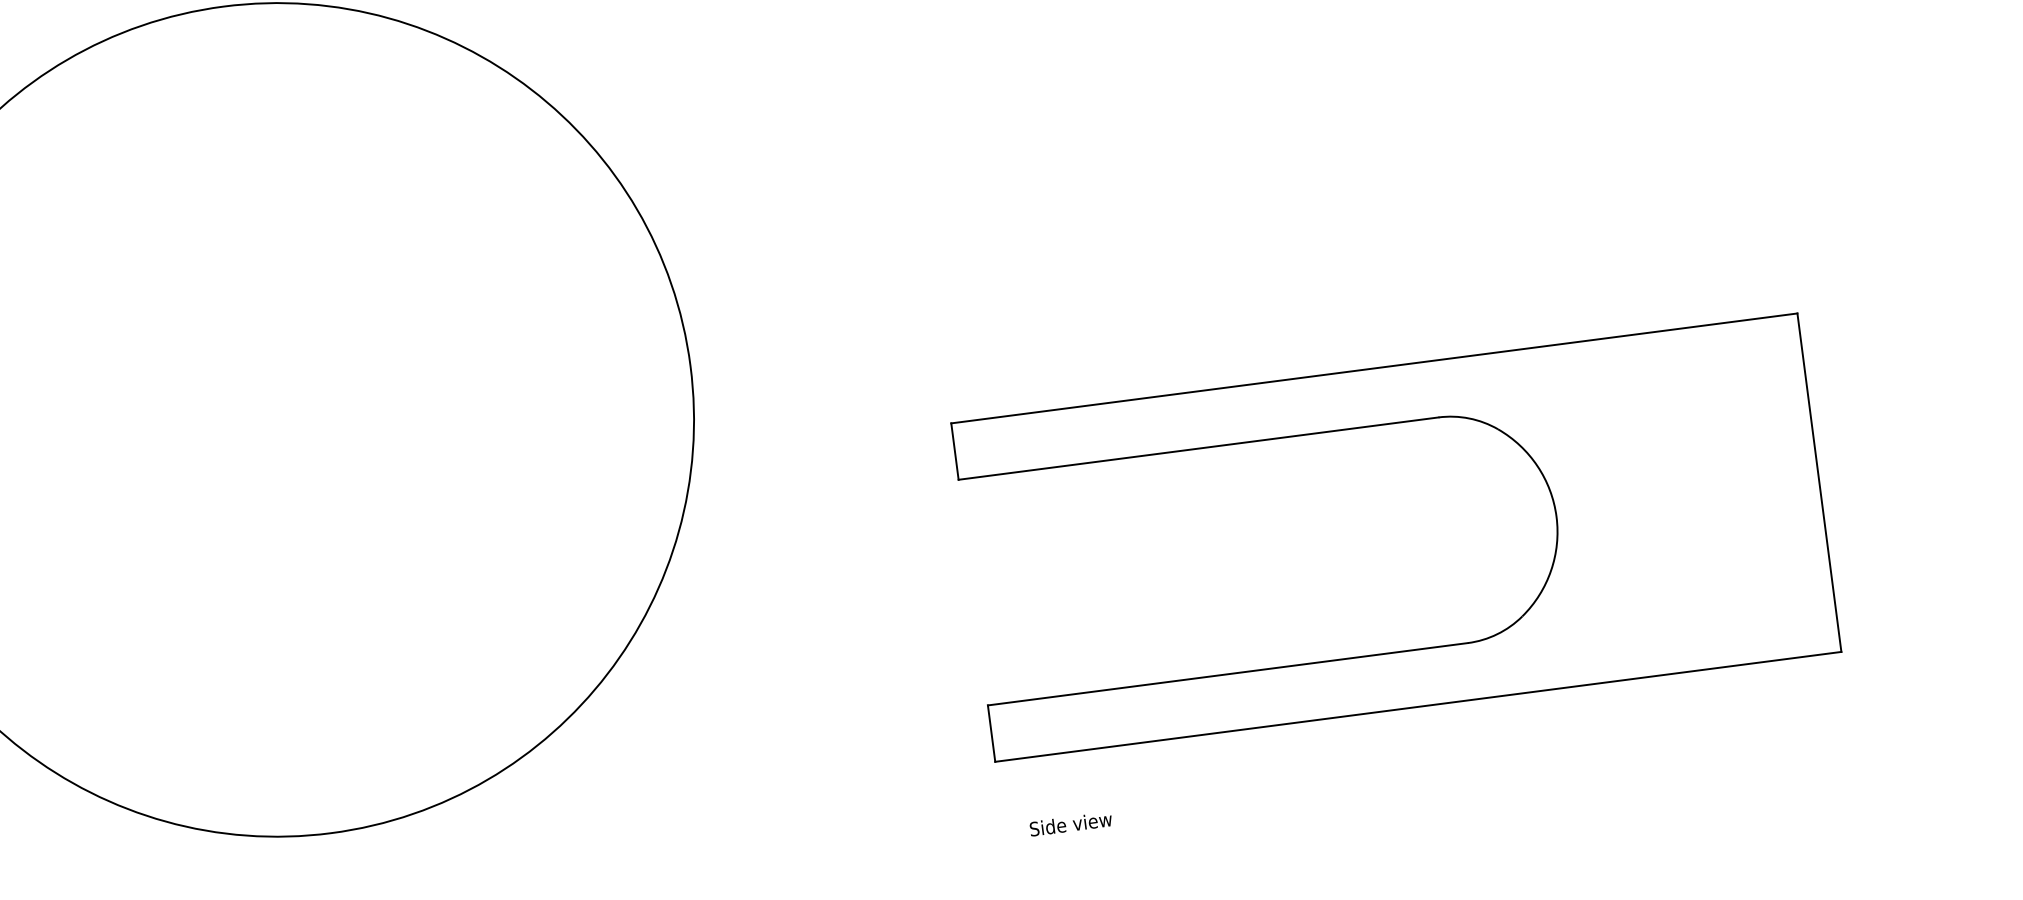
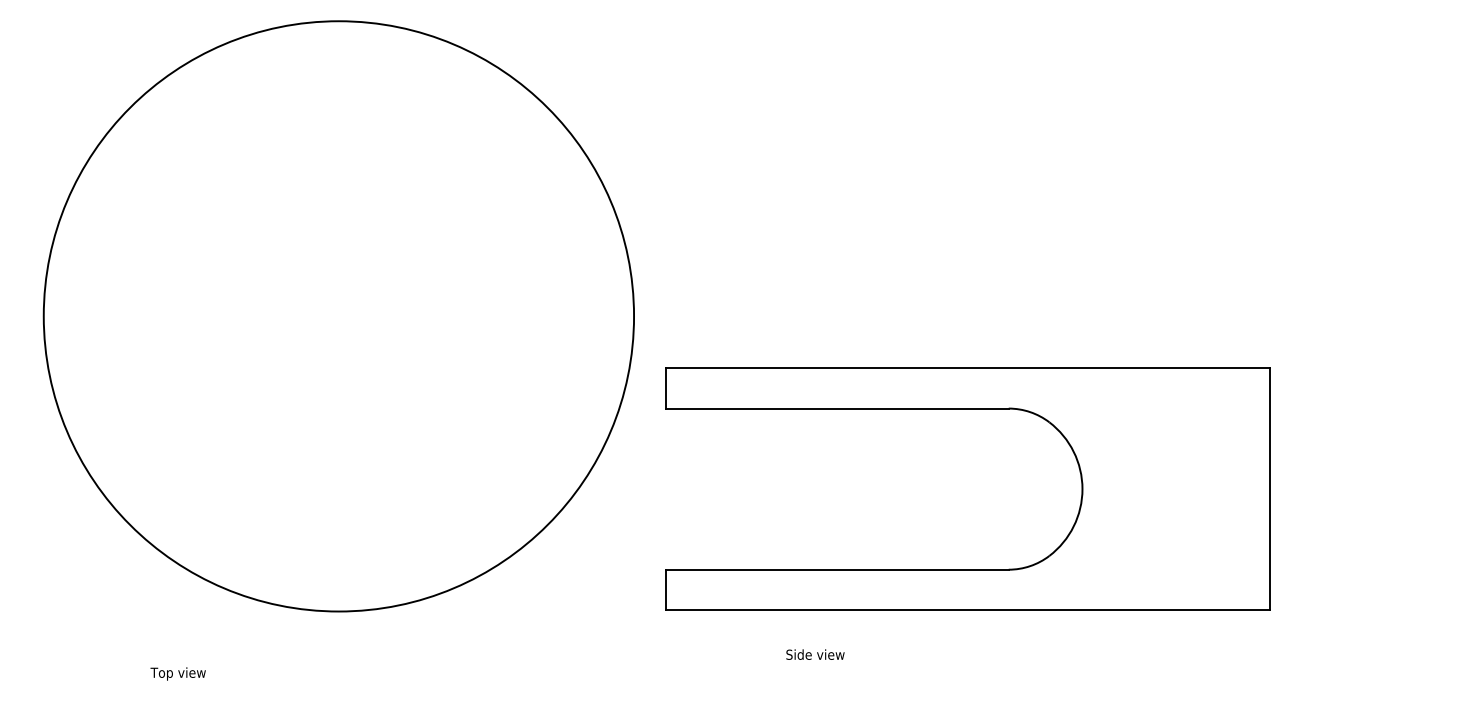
part: (1381, 426) -> (967, 409), moved
text: (1071, 823) -> (815, 654), moved

